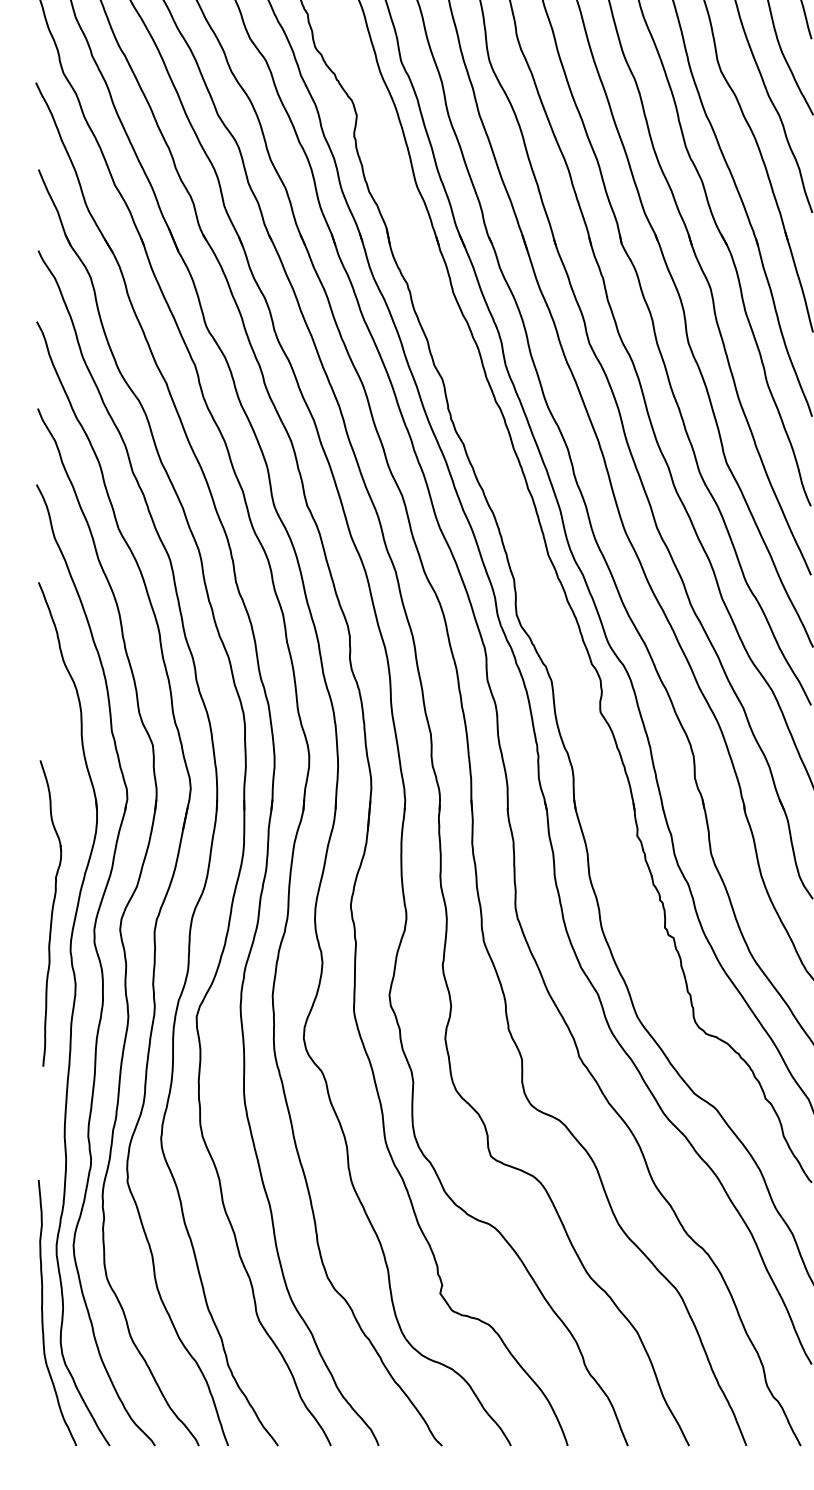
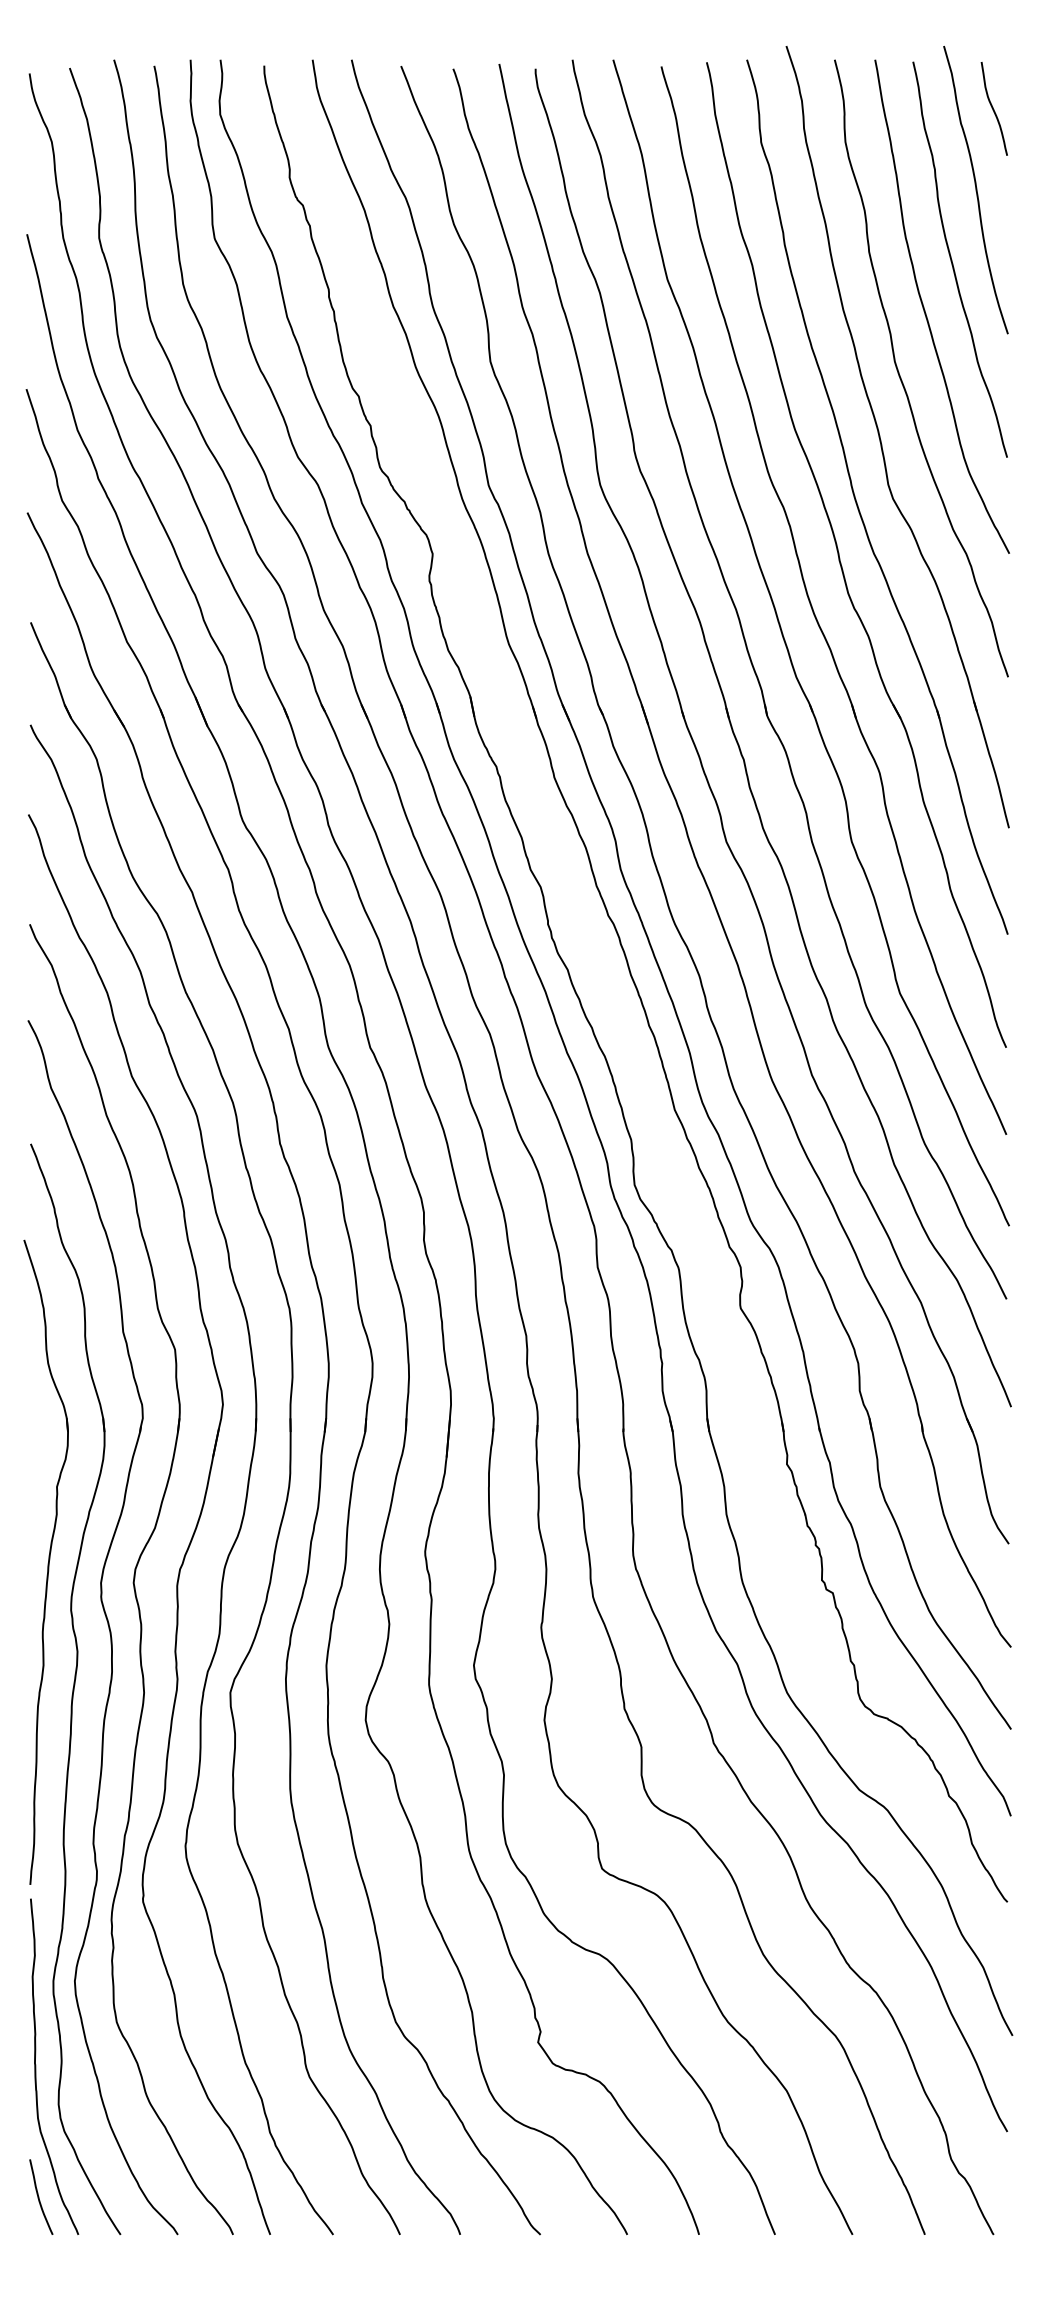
part: (50, 912) -> (45, 1561), size x1.67
curve: (45, 1415) -> (39, 2196), added

